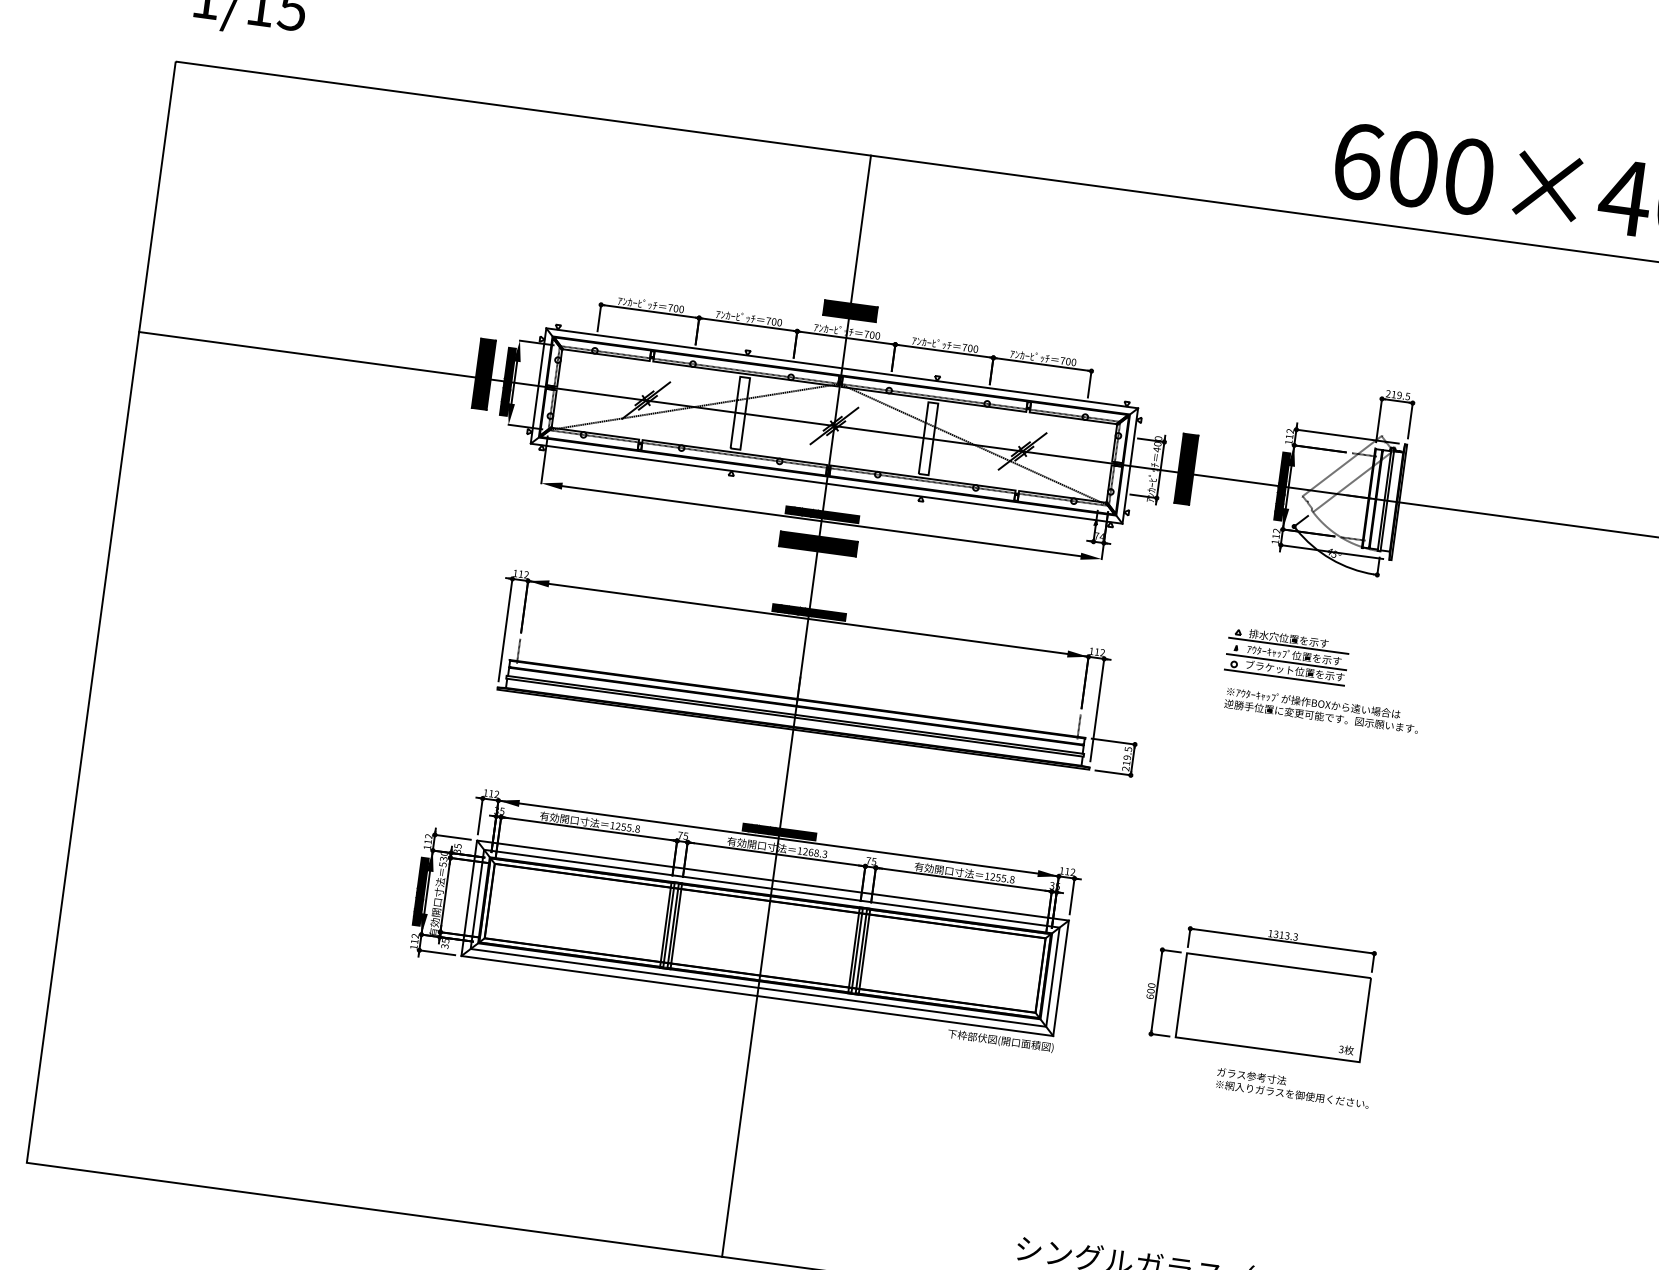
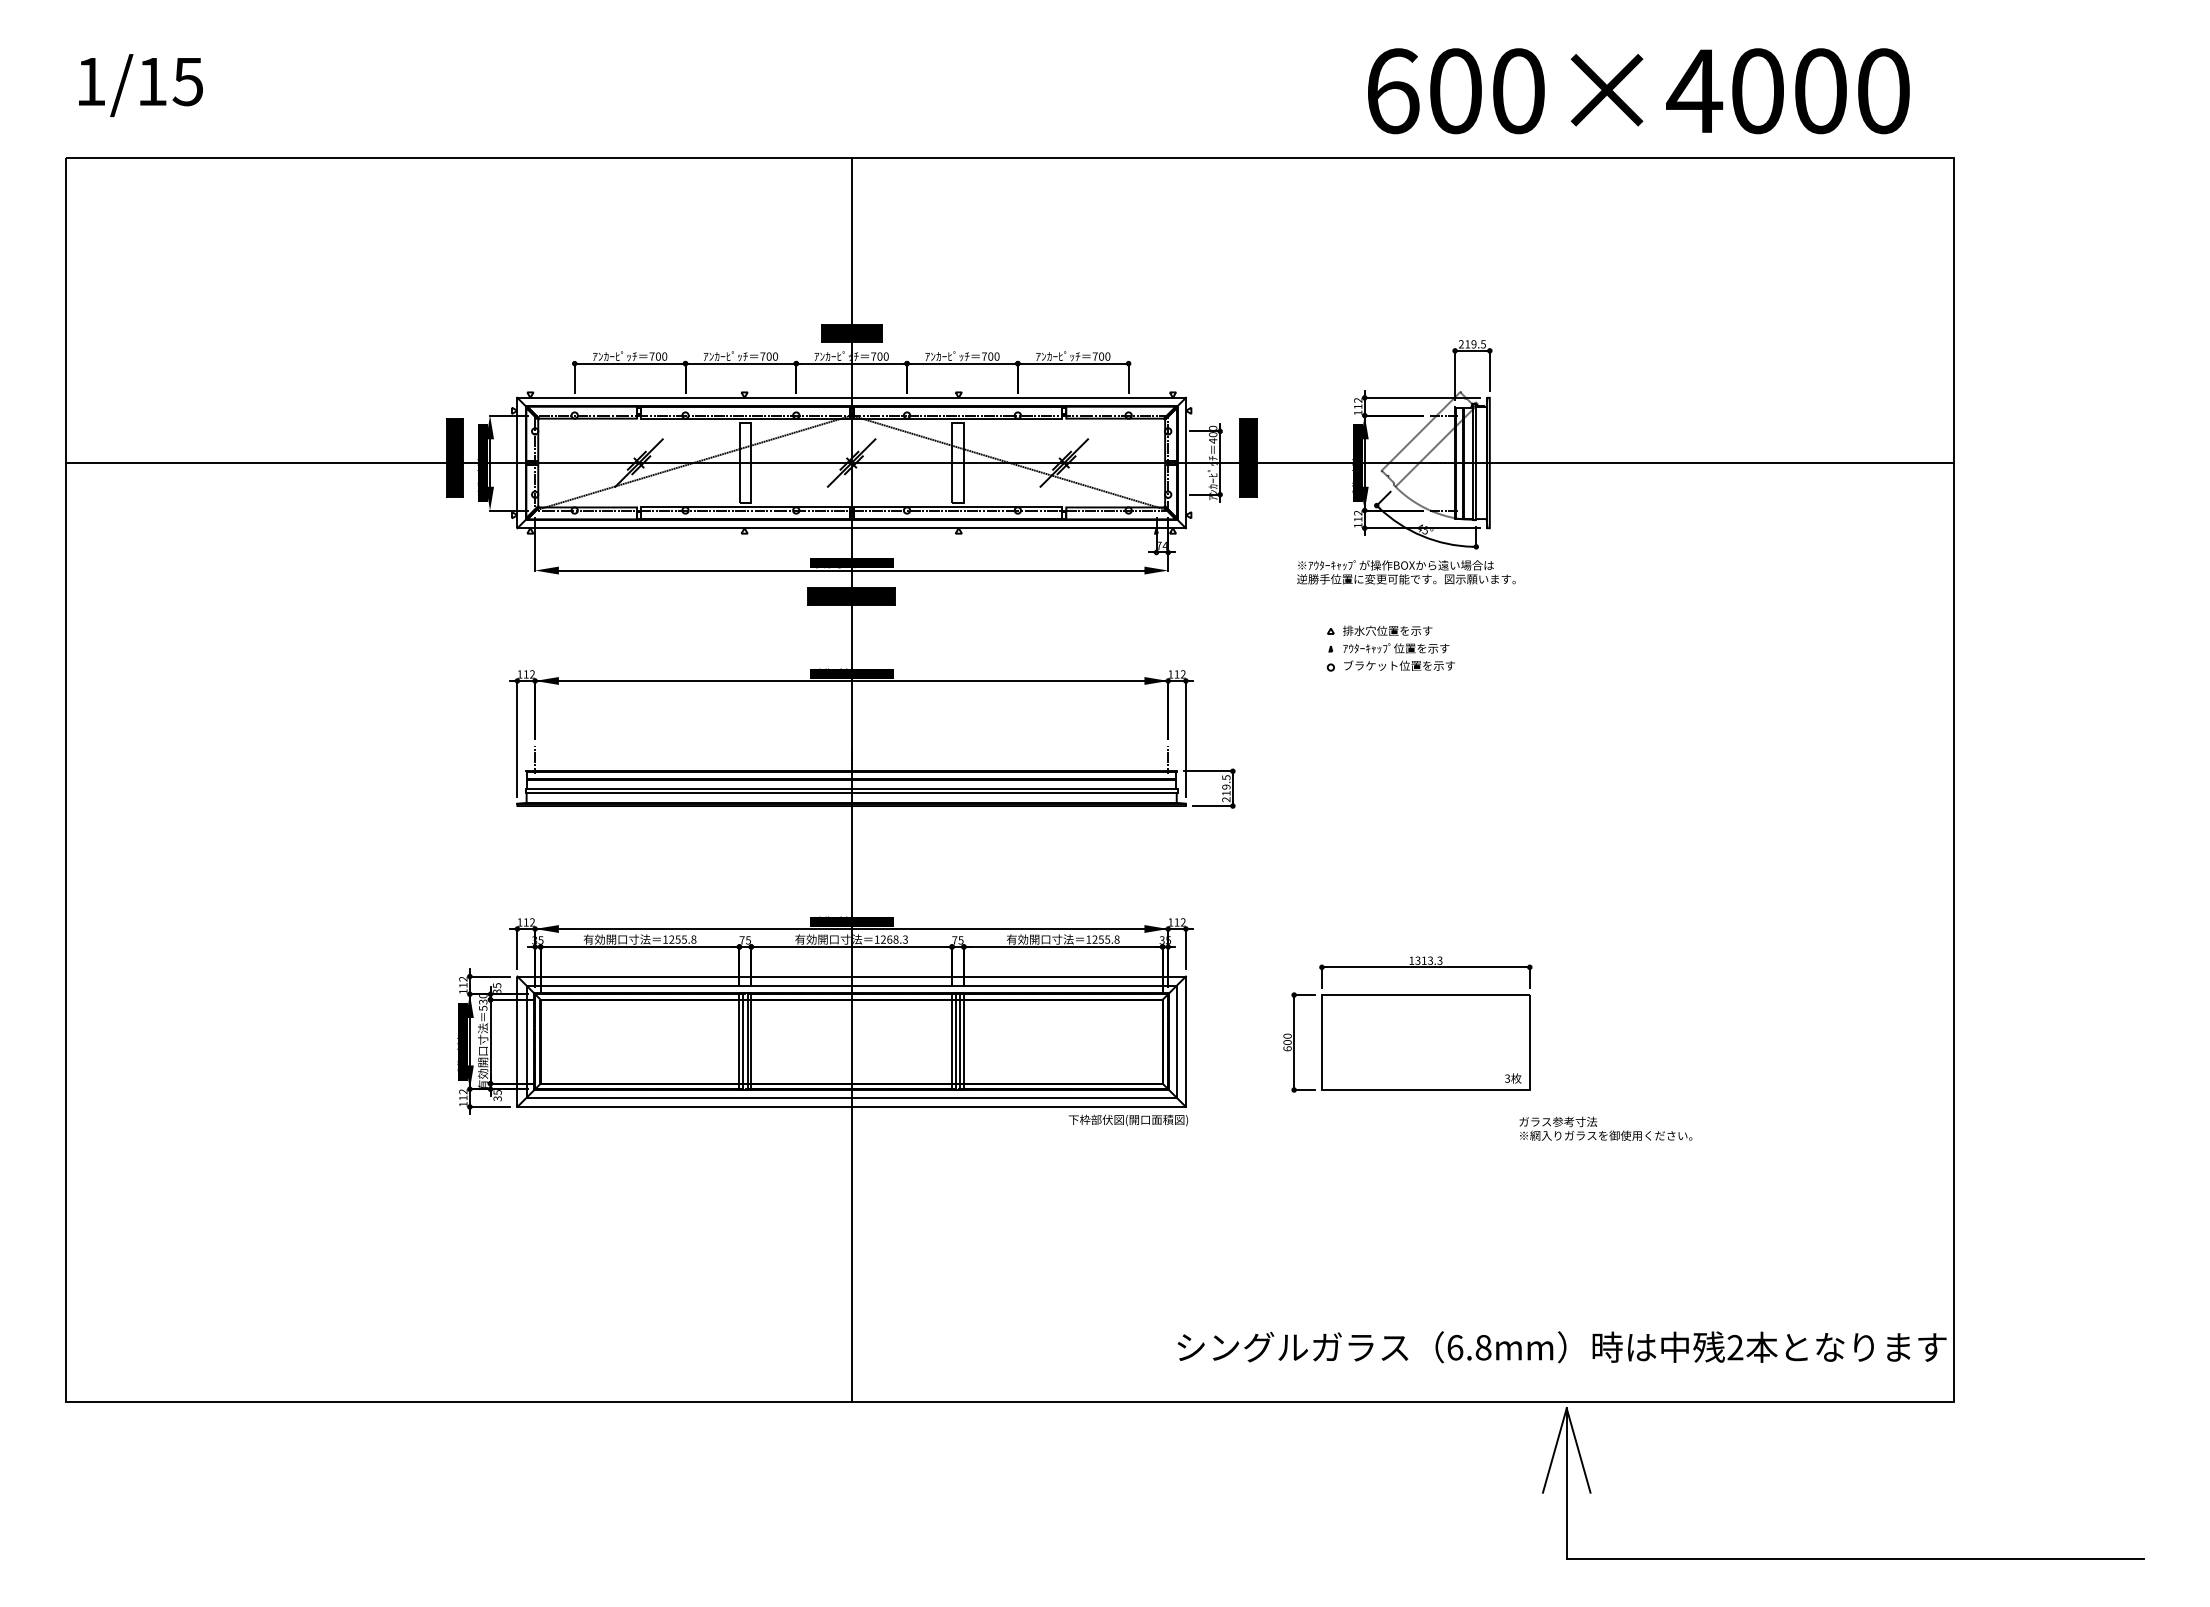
line: (1288, 645) -> (1388, 638), removed
line: (1286, 662) -> (1388, 657), removed
line: (1284, 677) -> (1388, 674), removed
text: (1322, 710) -> (1406, 572), moved
text: (1292, 1087) -> (1605, 1128), moved

